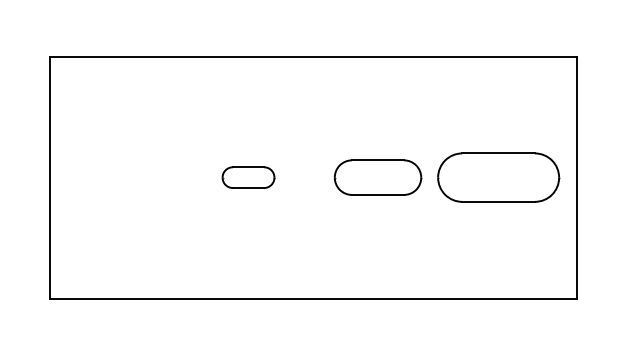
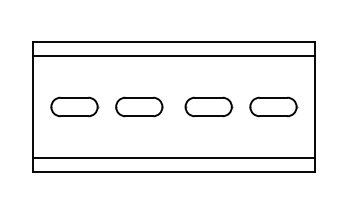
line: (312, 83) -> (173, 56), added
part: (127, 176) -> (74, 106), added
part: (248, 176) -> (139, 106), size x1.67
part: (499, 176) -> (273, 106), size x0.71
line: (312, 271) -> (173, 157), added

